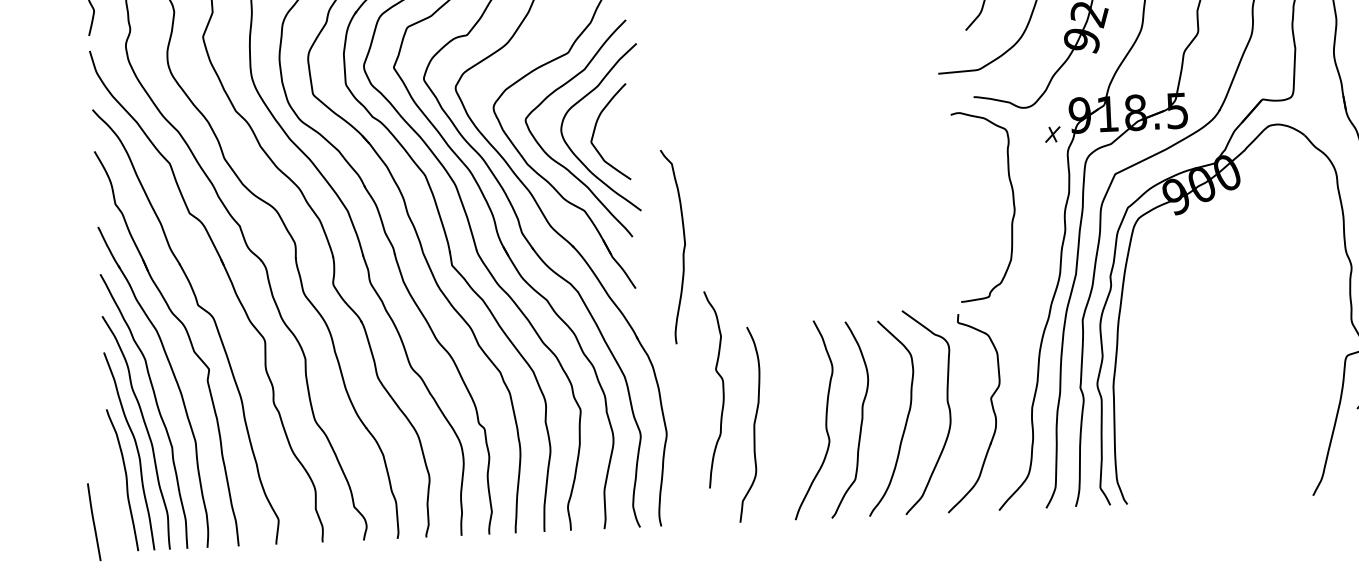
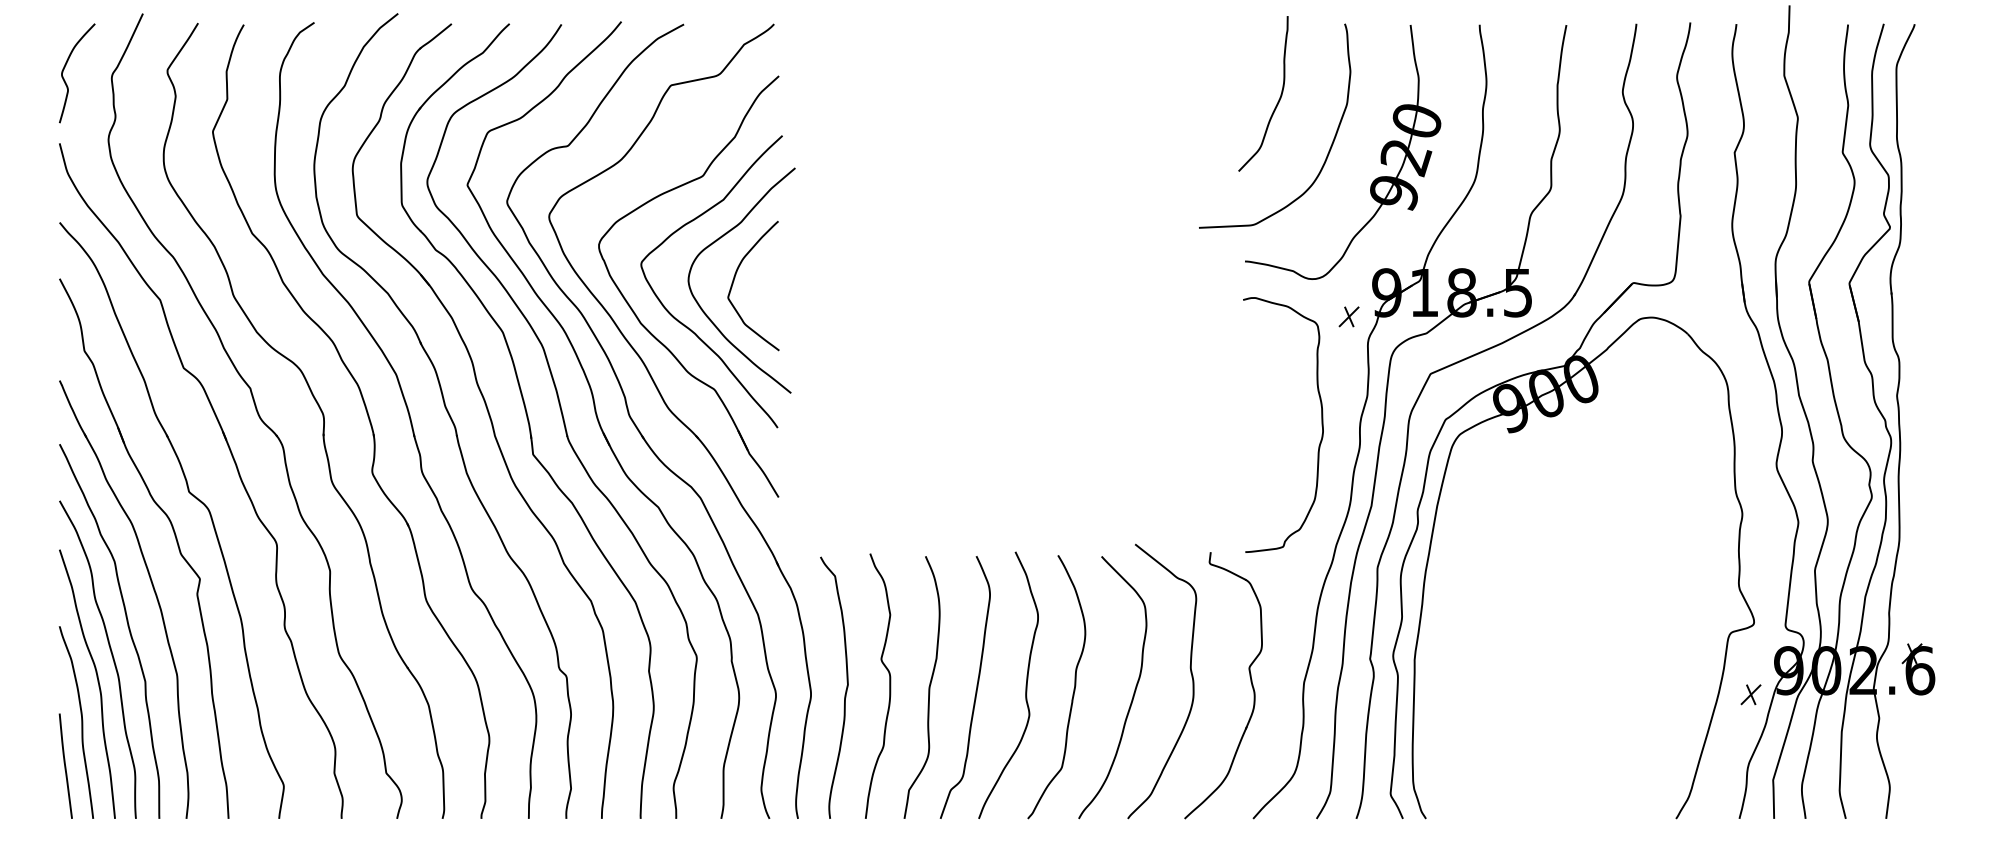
curve: (1013, 204) -> (1321, 424), moved
curve: (683, 247) -> (845, 689), moved
curve: (722, 388) -> (889, 685), moved
curve: (788, 424) -> (975, 690), added
line: (93, 521) -> (65, 765), moved

